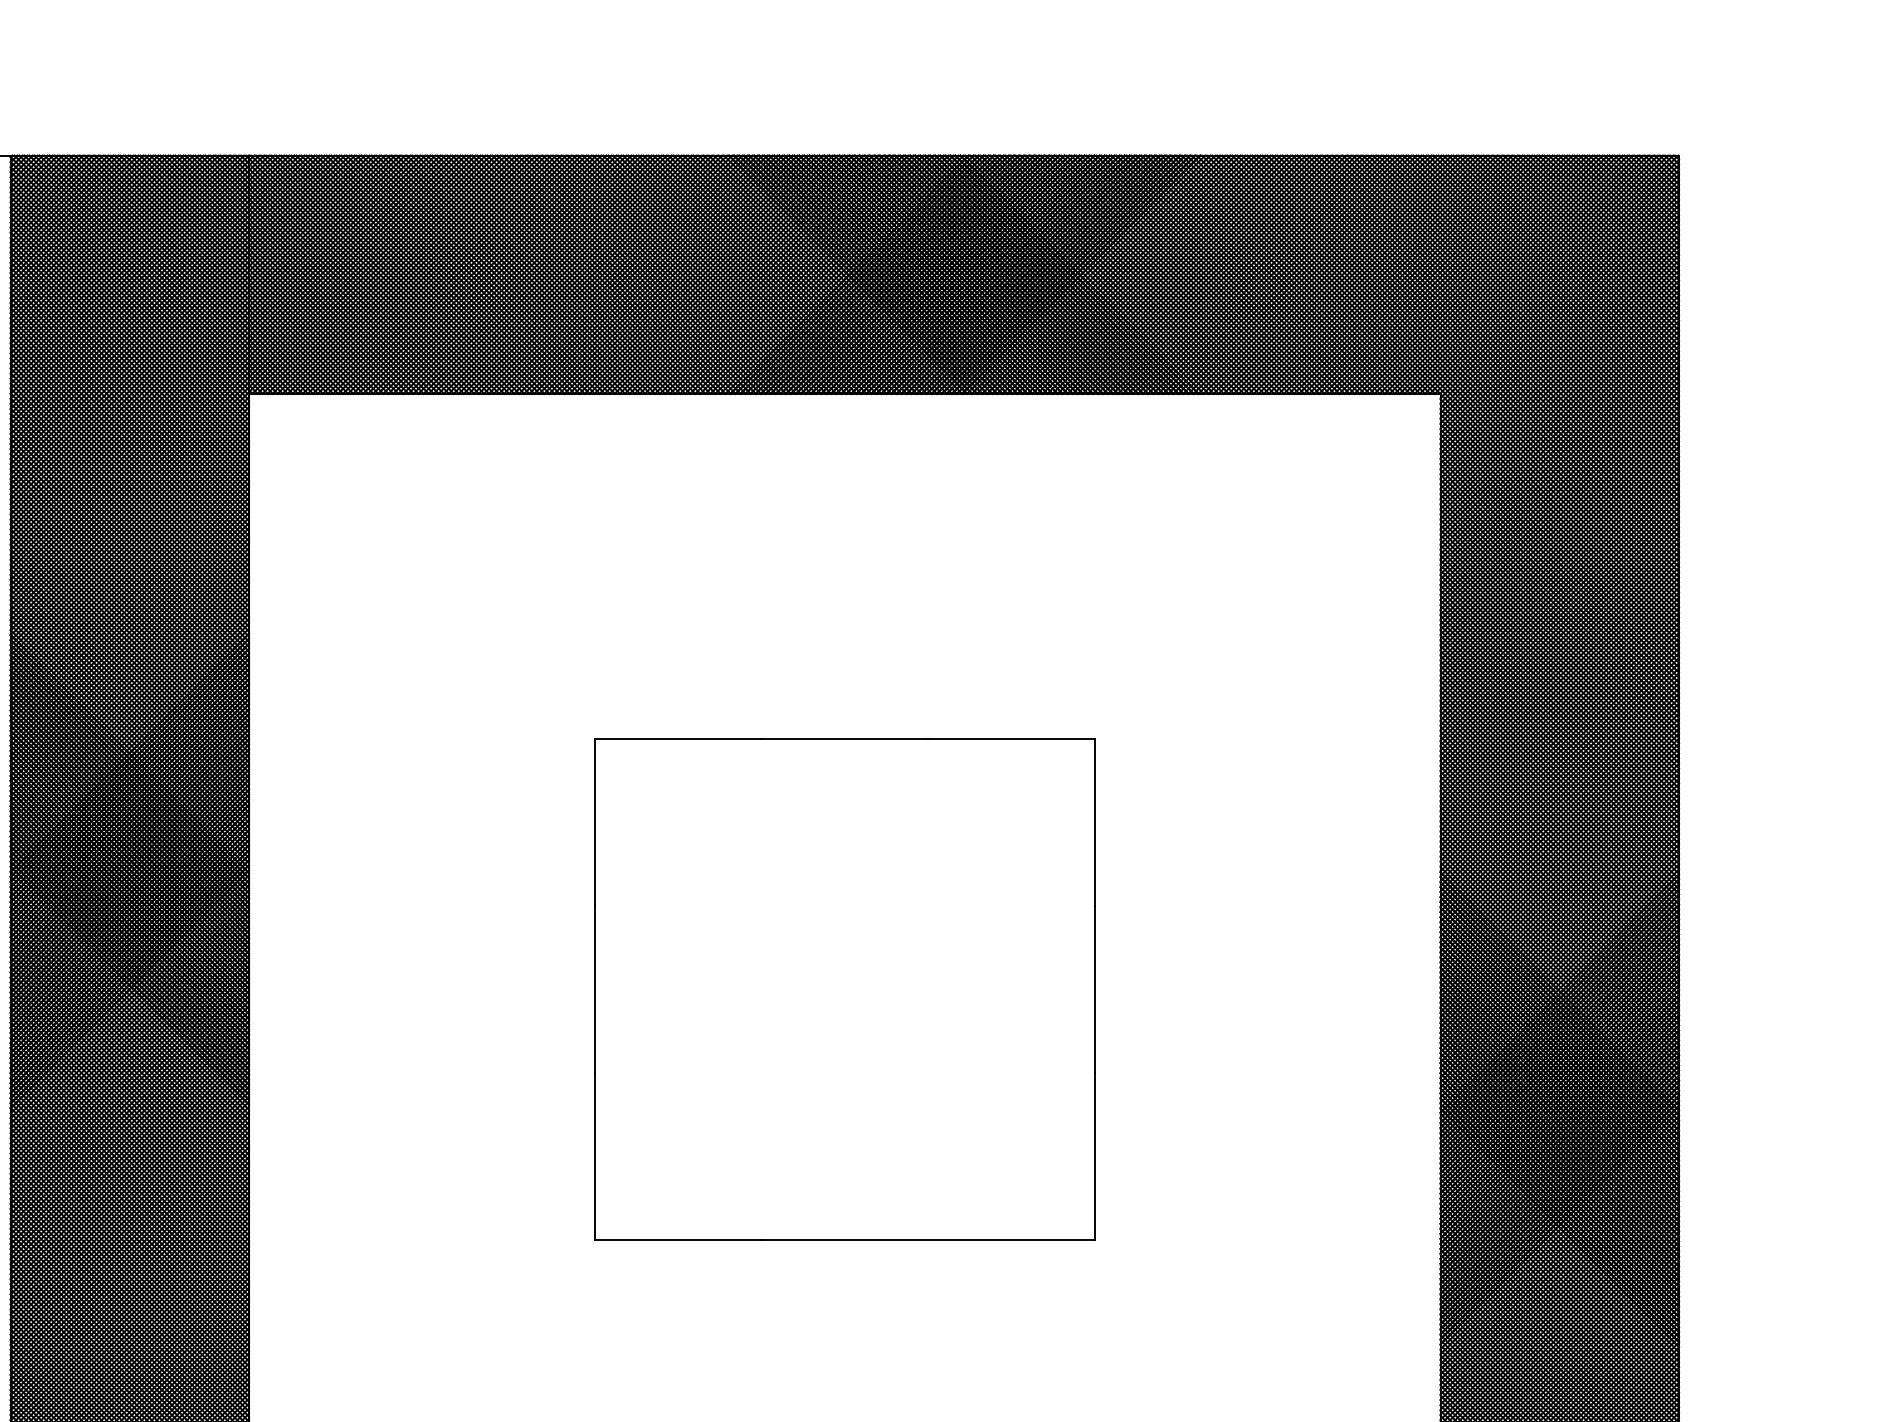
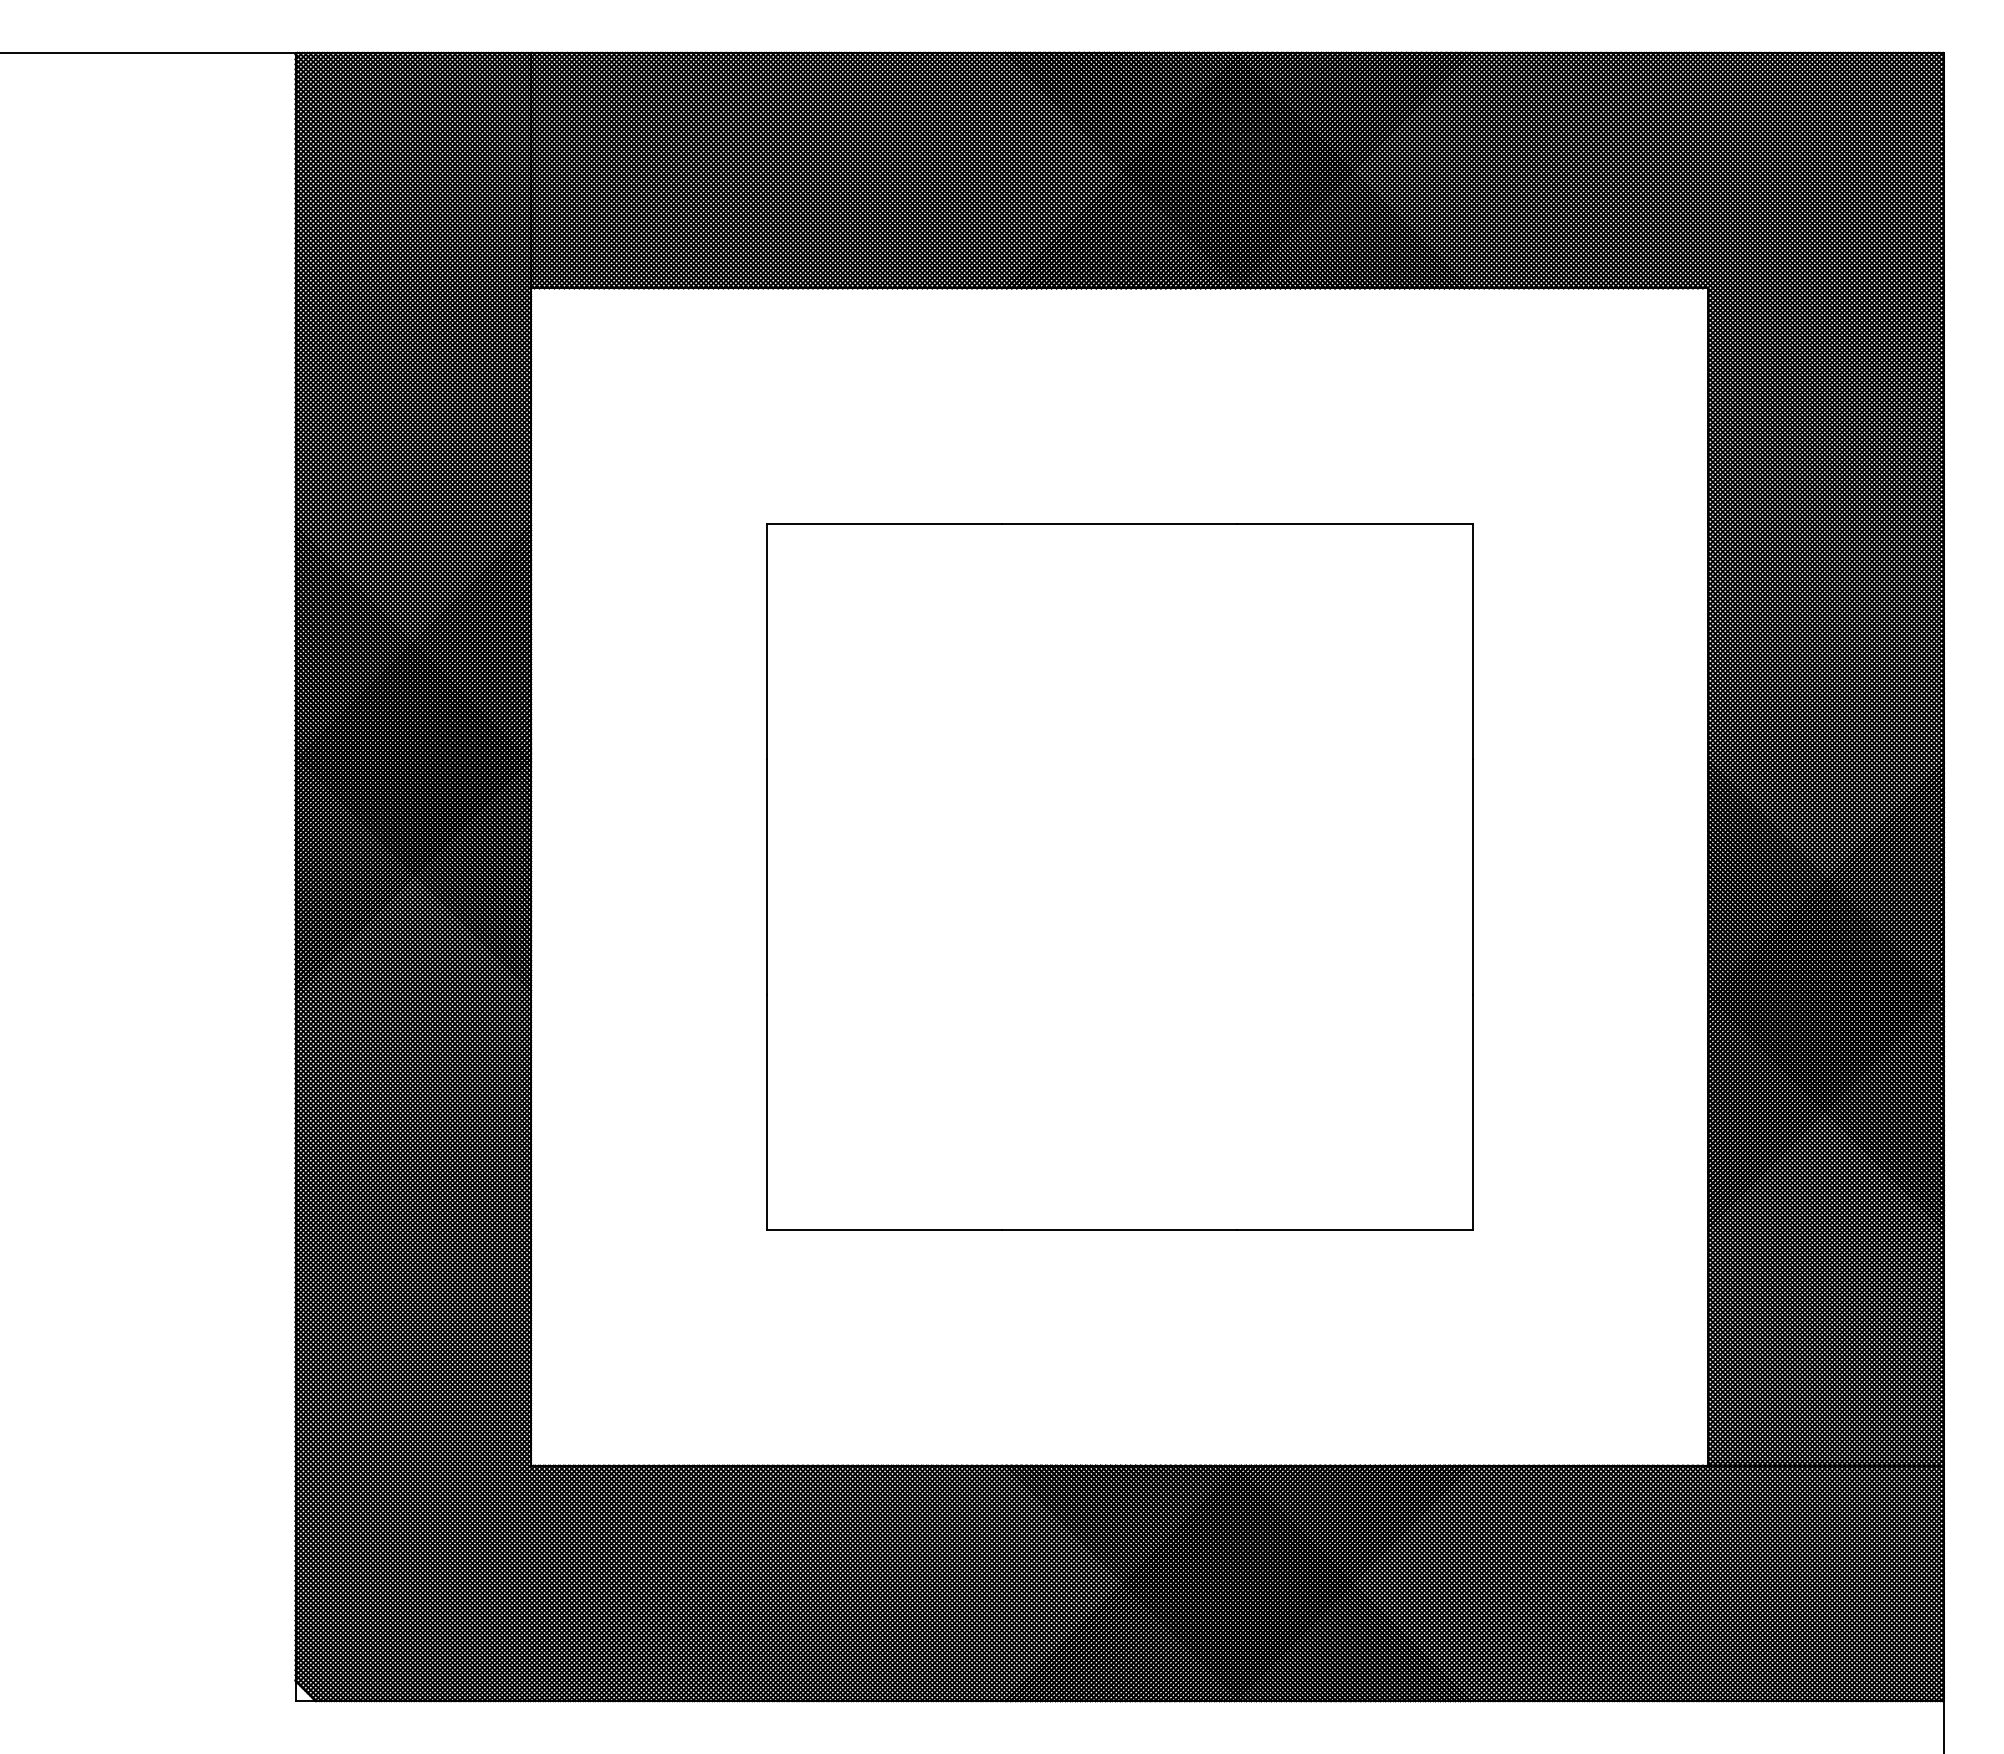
part: (844, 989) -> (1119, 876), size x1.43

